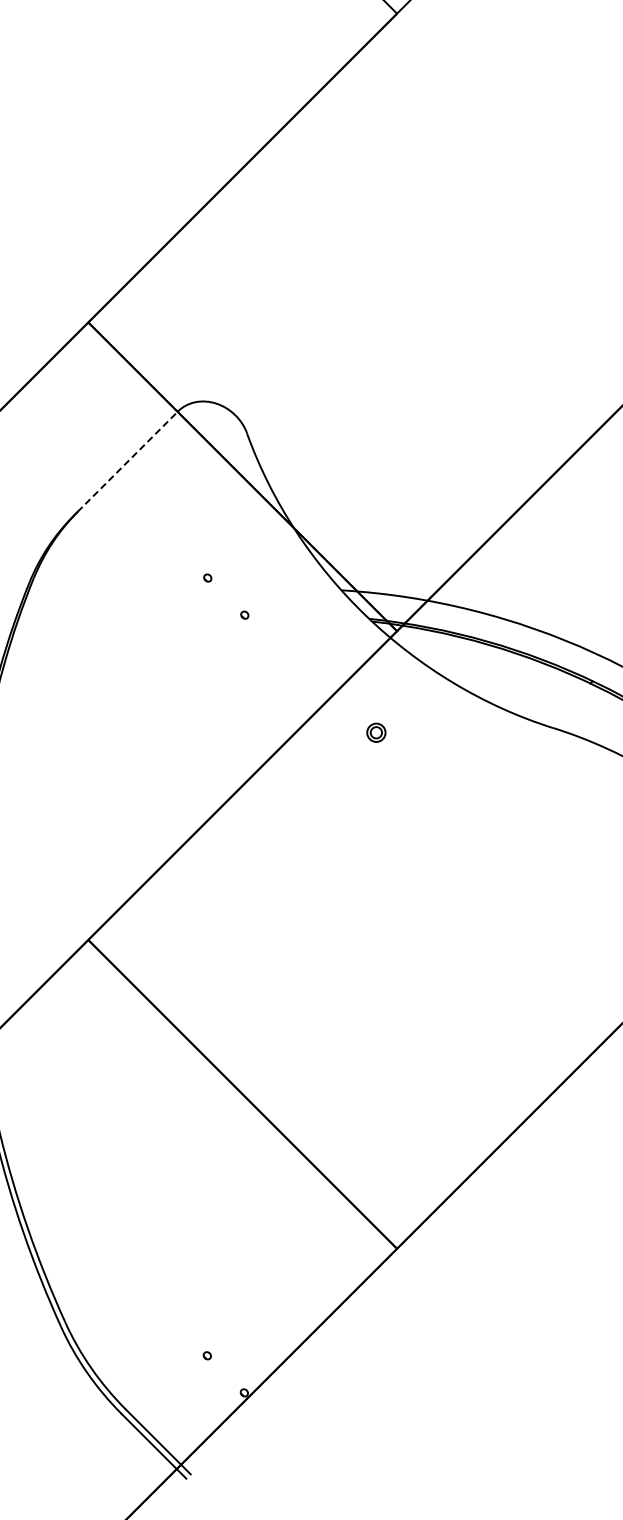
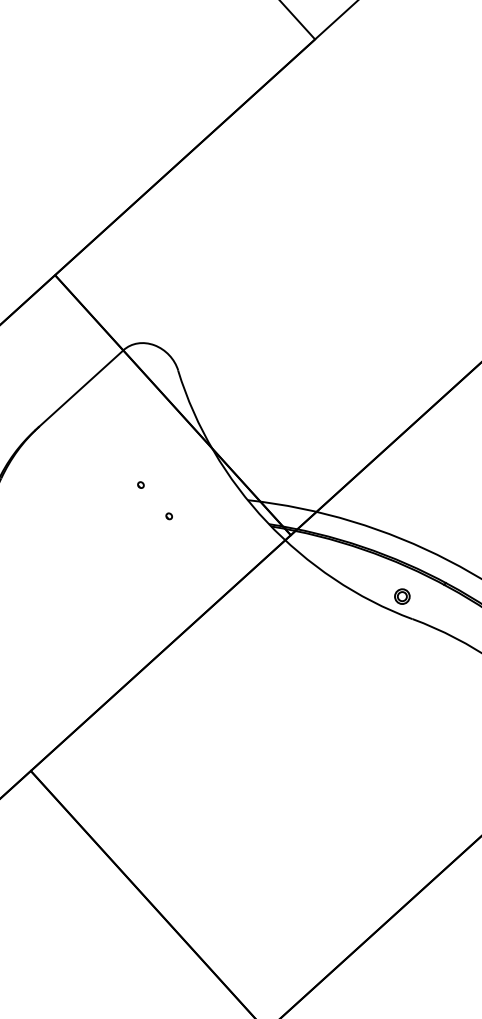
line: (128, 461) -> (81, 388), dashed -> solid
part: (376, 732) -> (402, 596), moved

